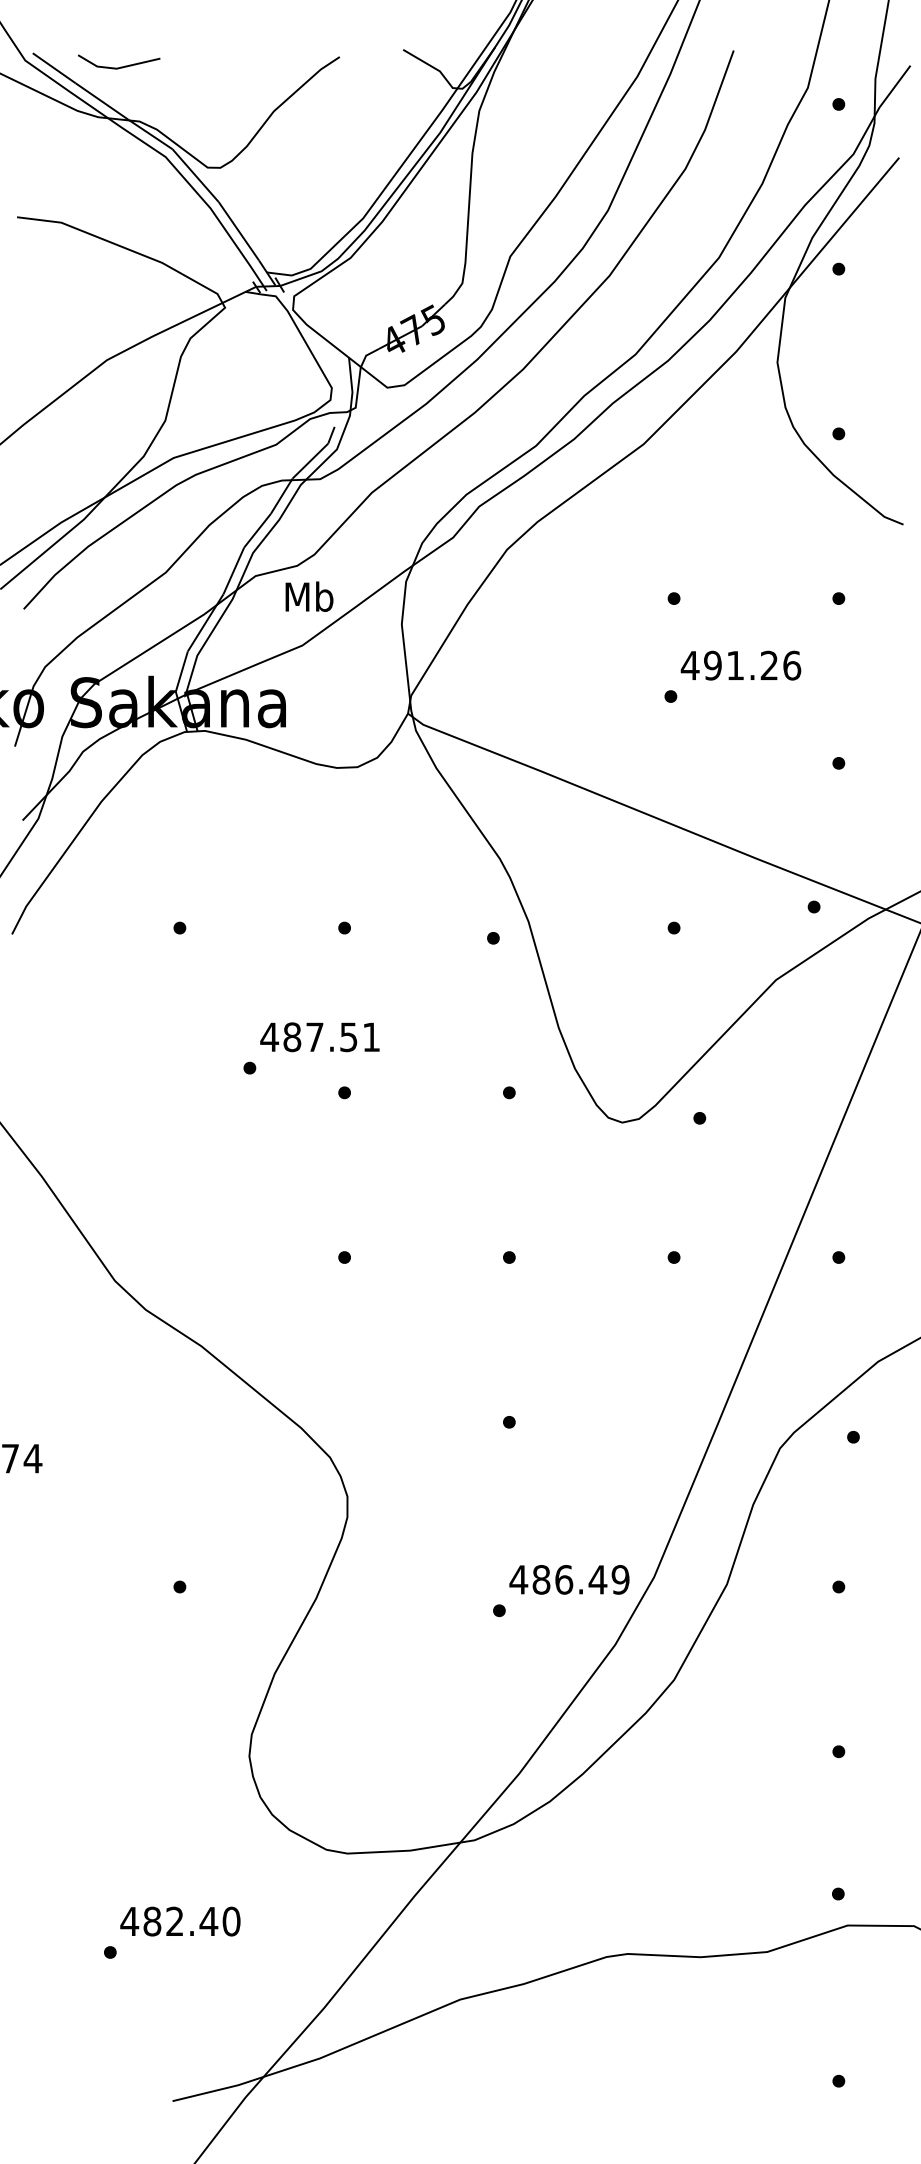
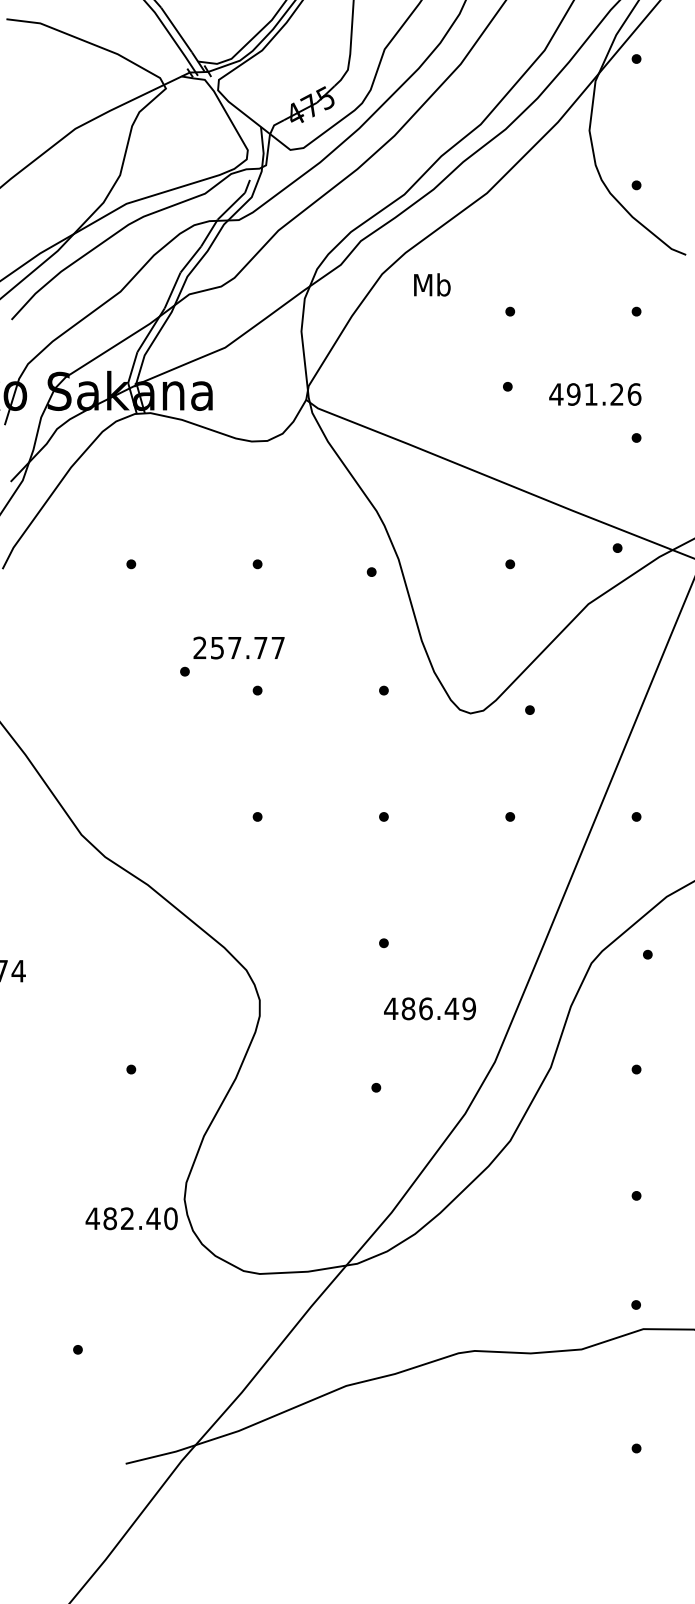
text: (309, 596) -> (432, 284), moved
text: (740, 665) -> (594, 394), moved
text: (319, 1037) -> (238, 648), 487.51 -> 257.77
text: (569, 1579) -> (430, 1008), moved
text: (180, 1921) -> (131, 1218), moved

